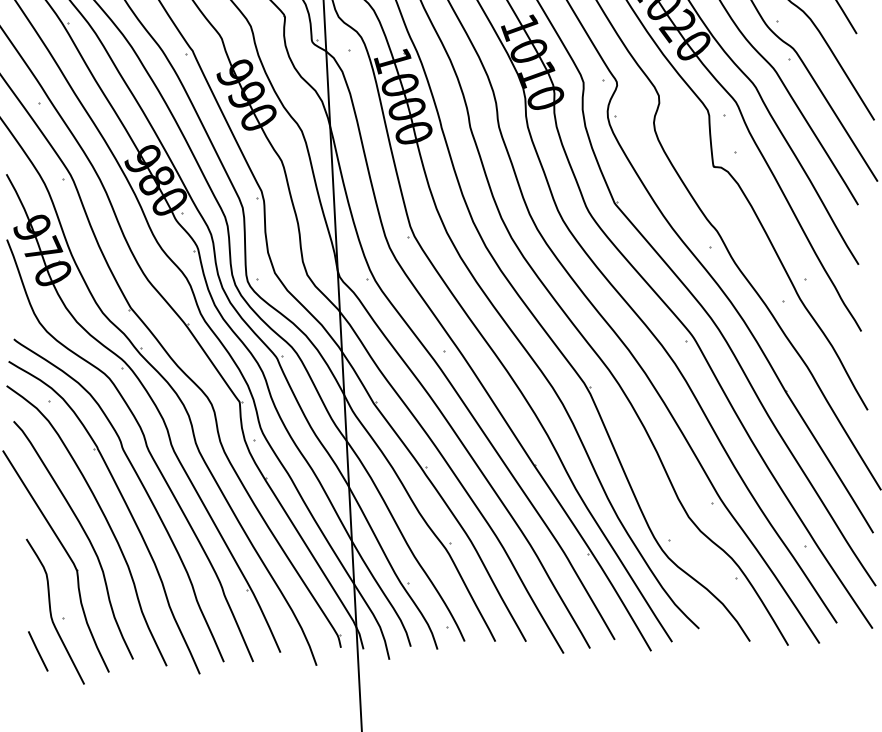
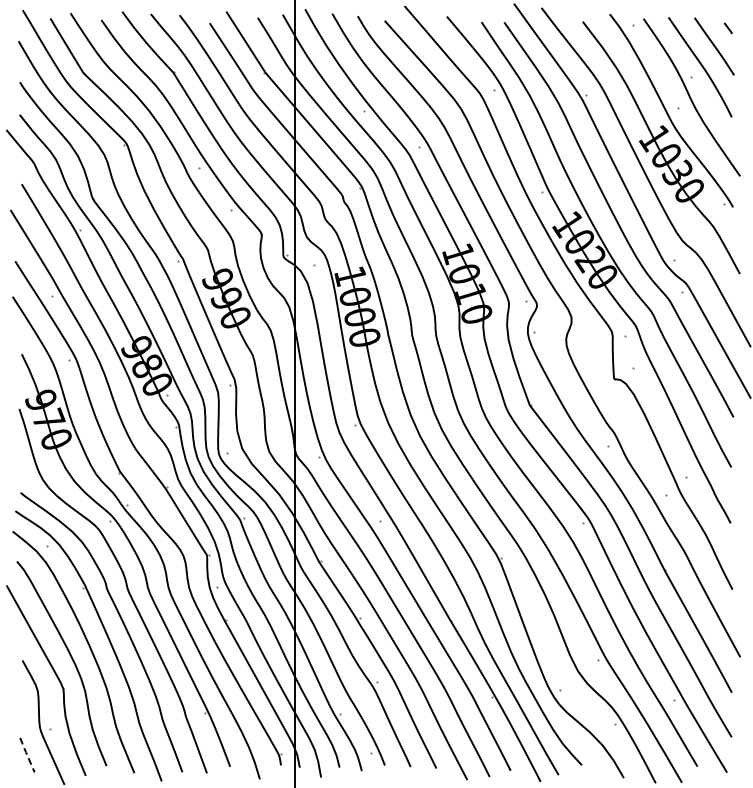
line: (38, 651) -> (27, 755), solid -> dashed

